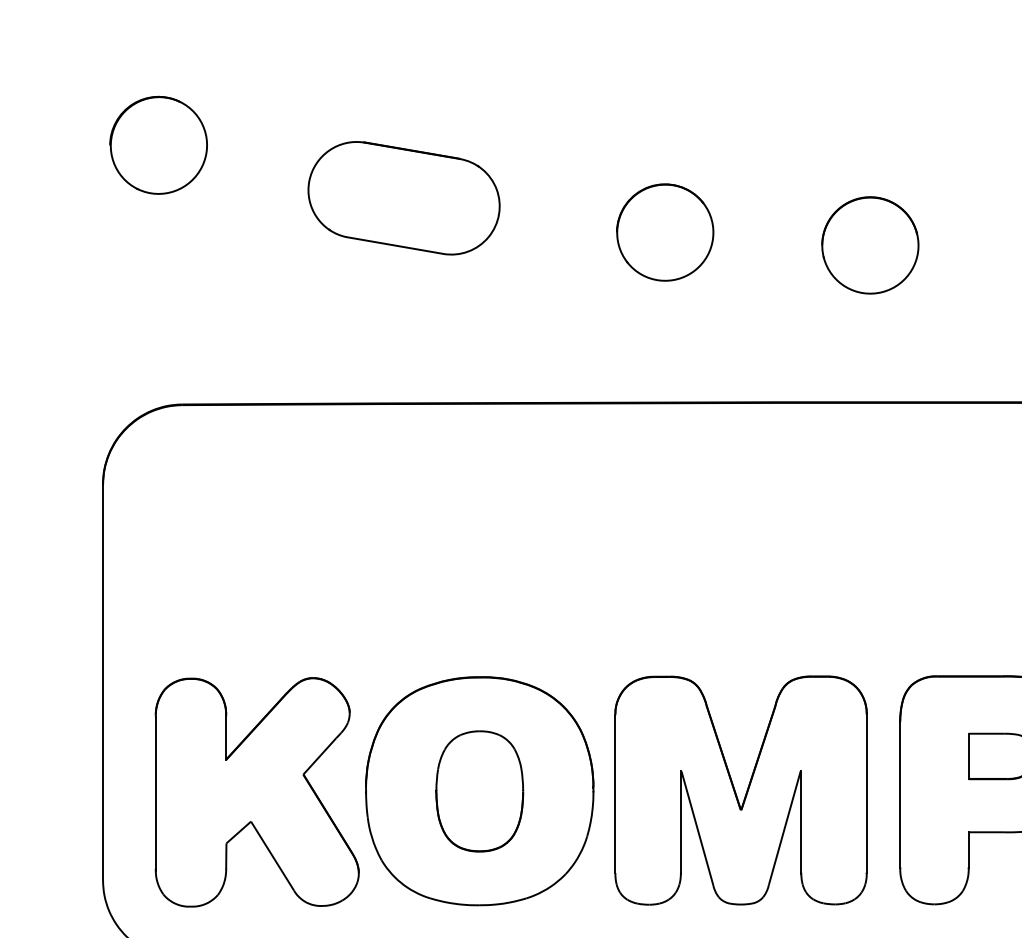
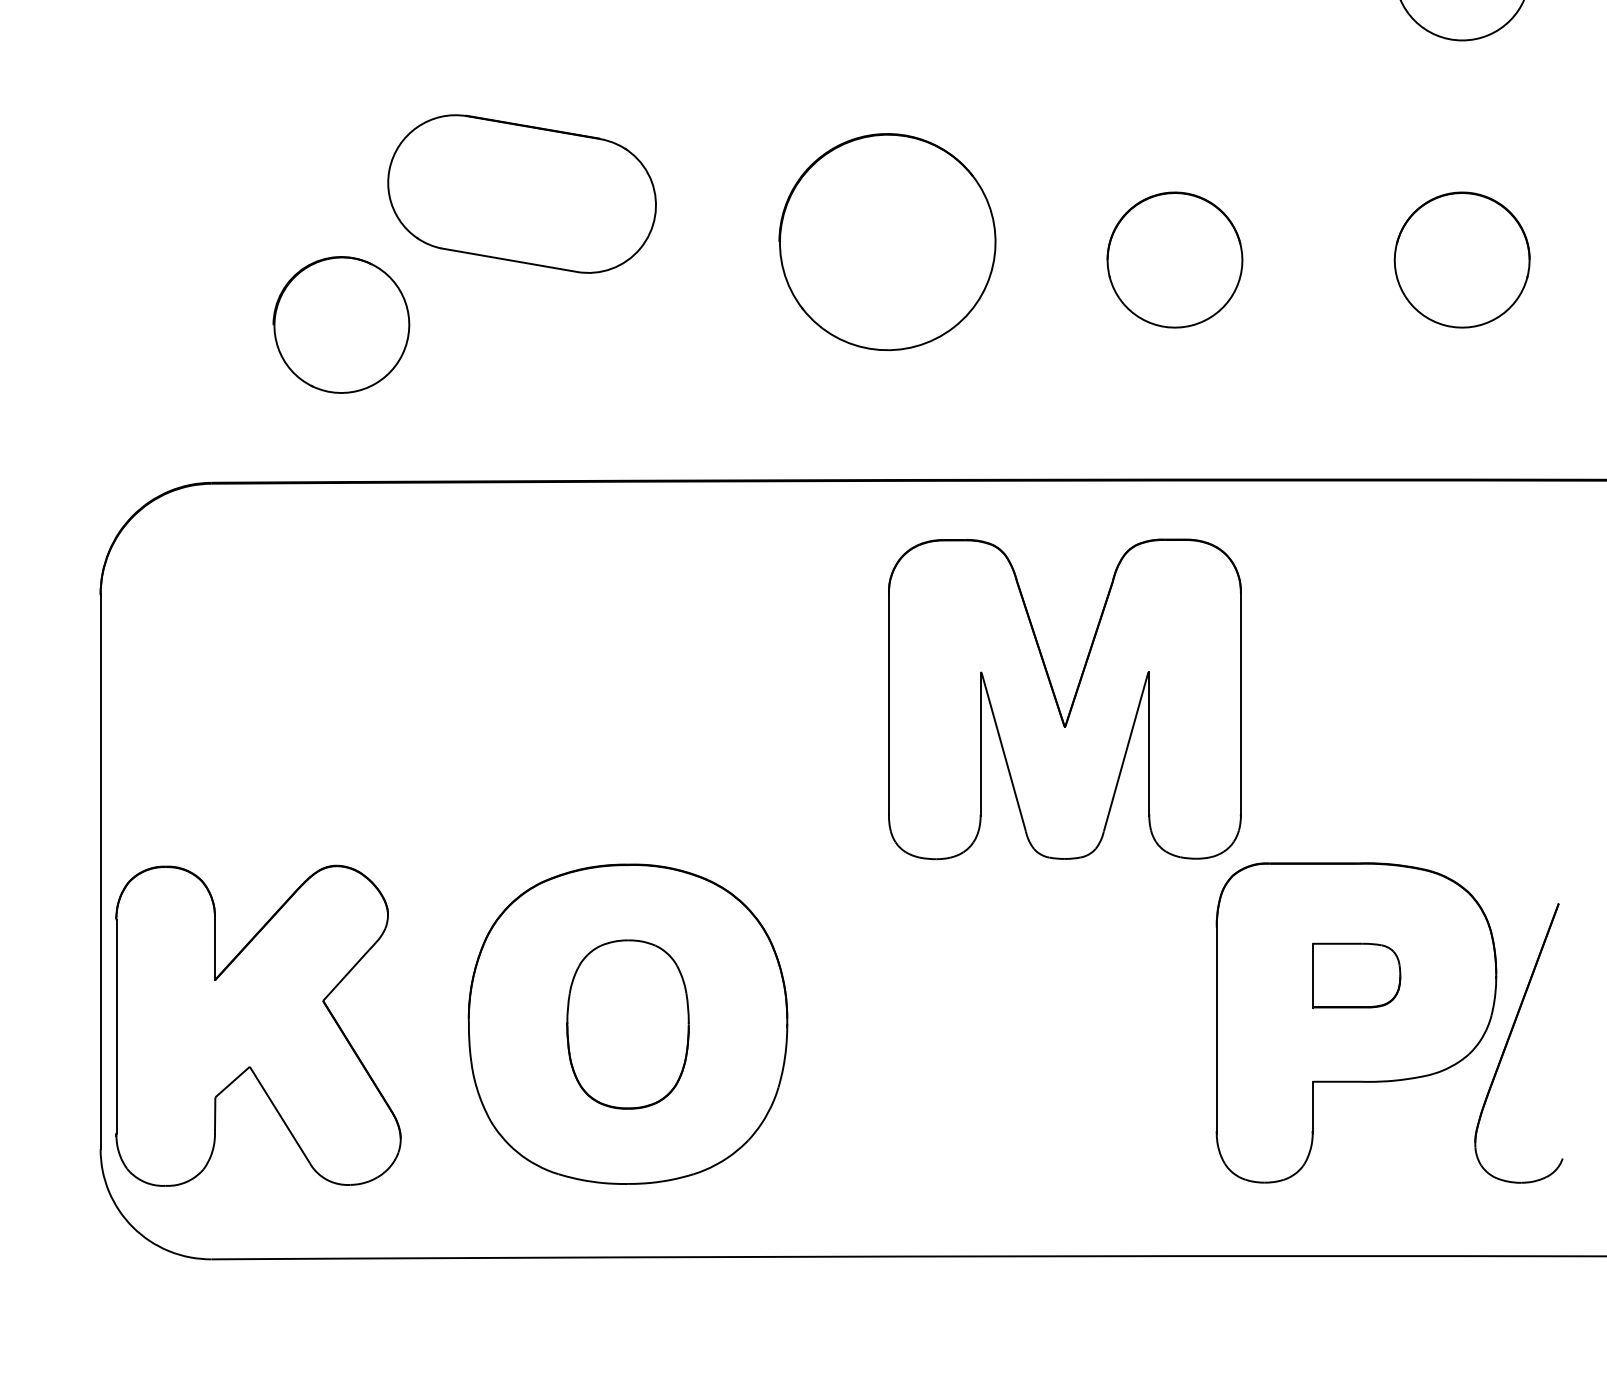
part: (158, 145) -> (341, 324), moved
part: (665, 232) -> (887, 241), size x1.6
part: (735, 791) -> (1057, 700), moved
part: (257, 792) -> (258, 1025), moved

